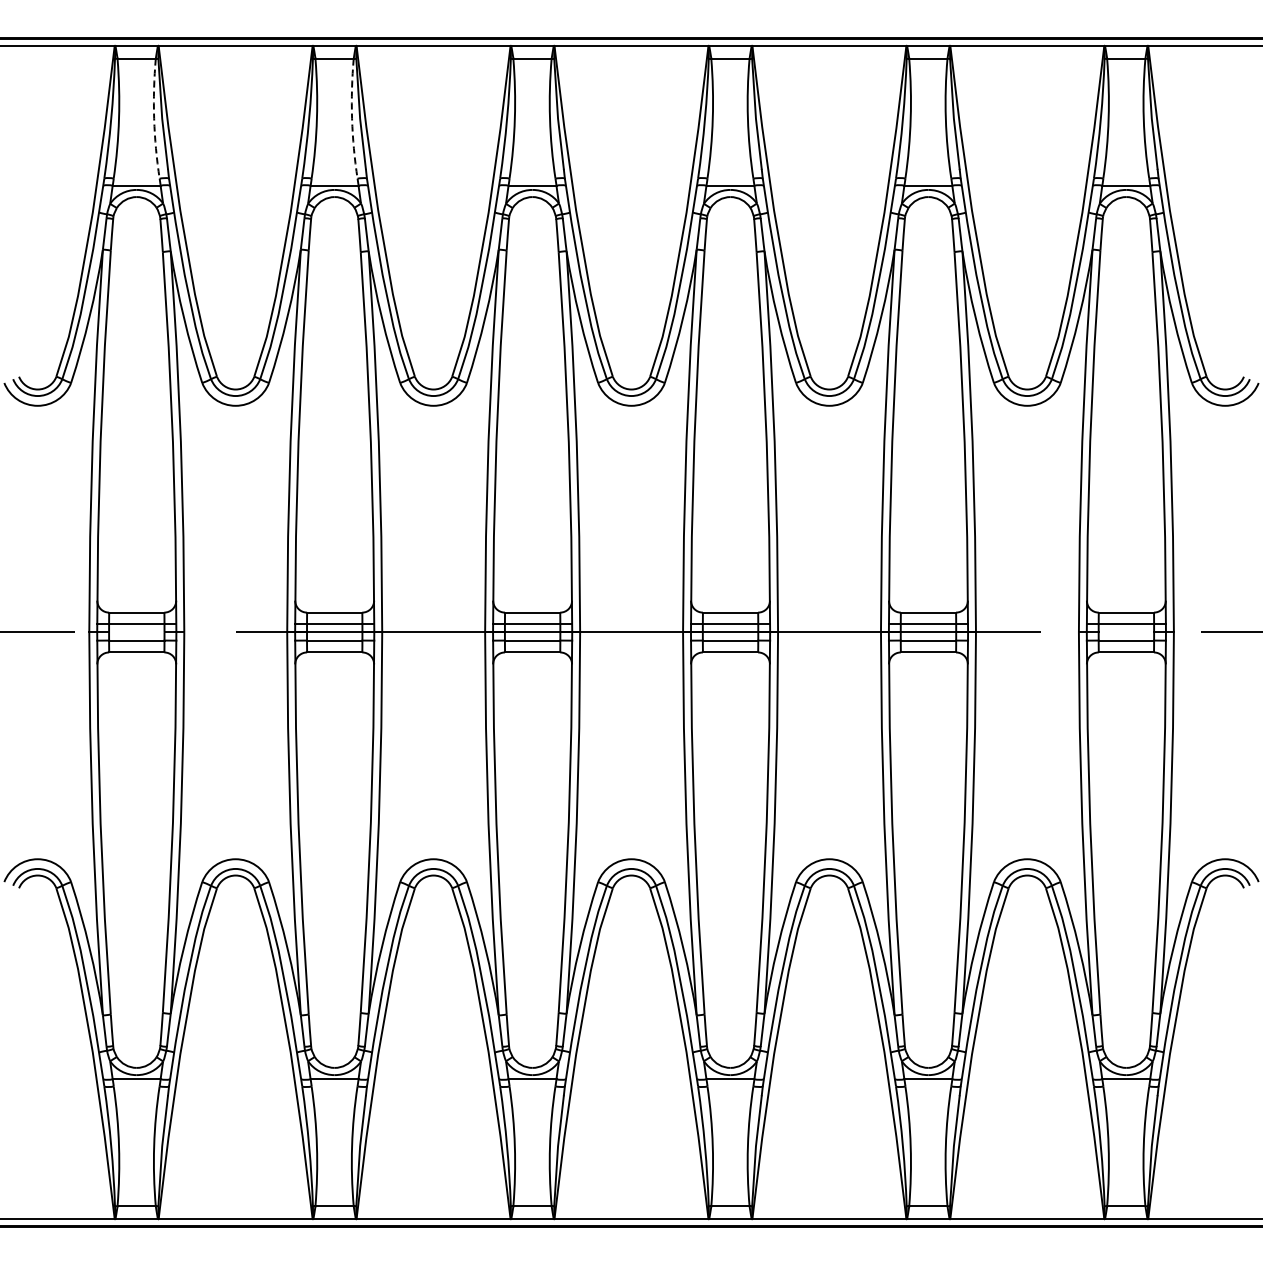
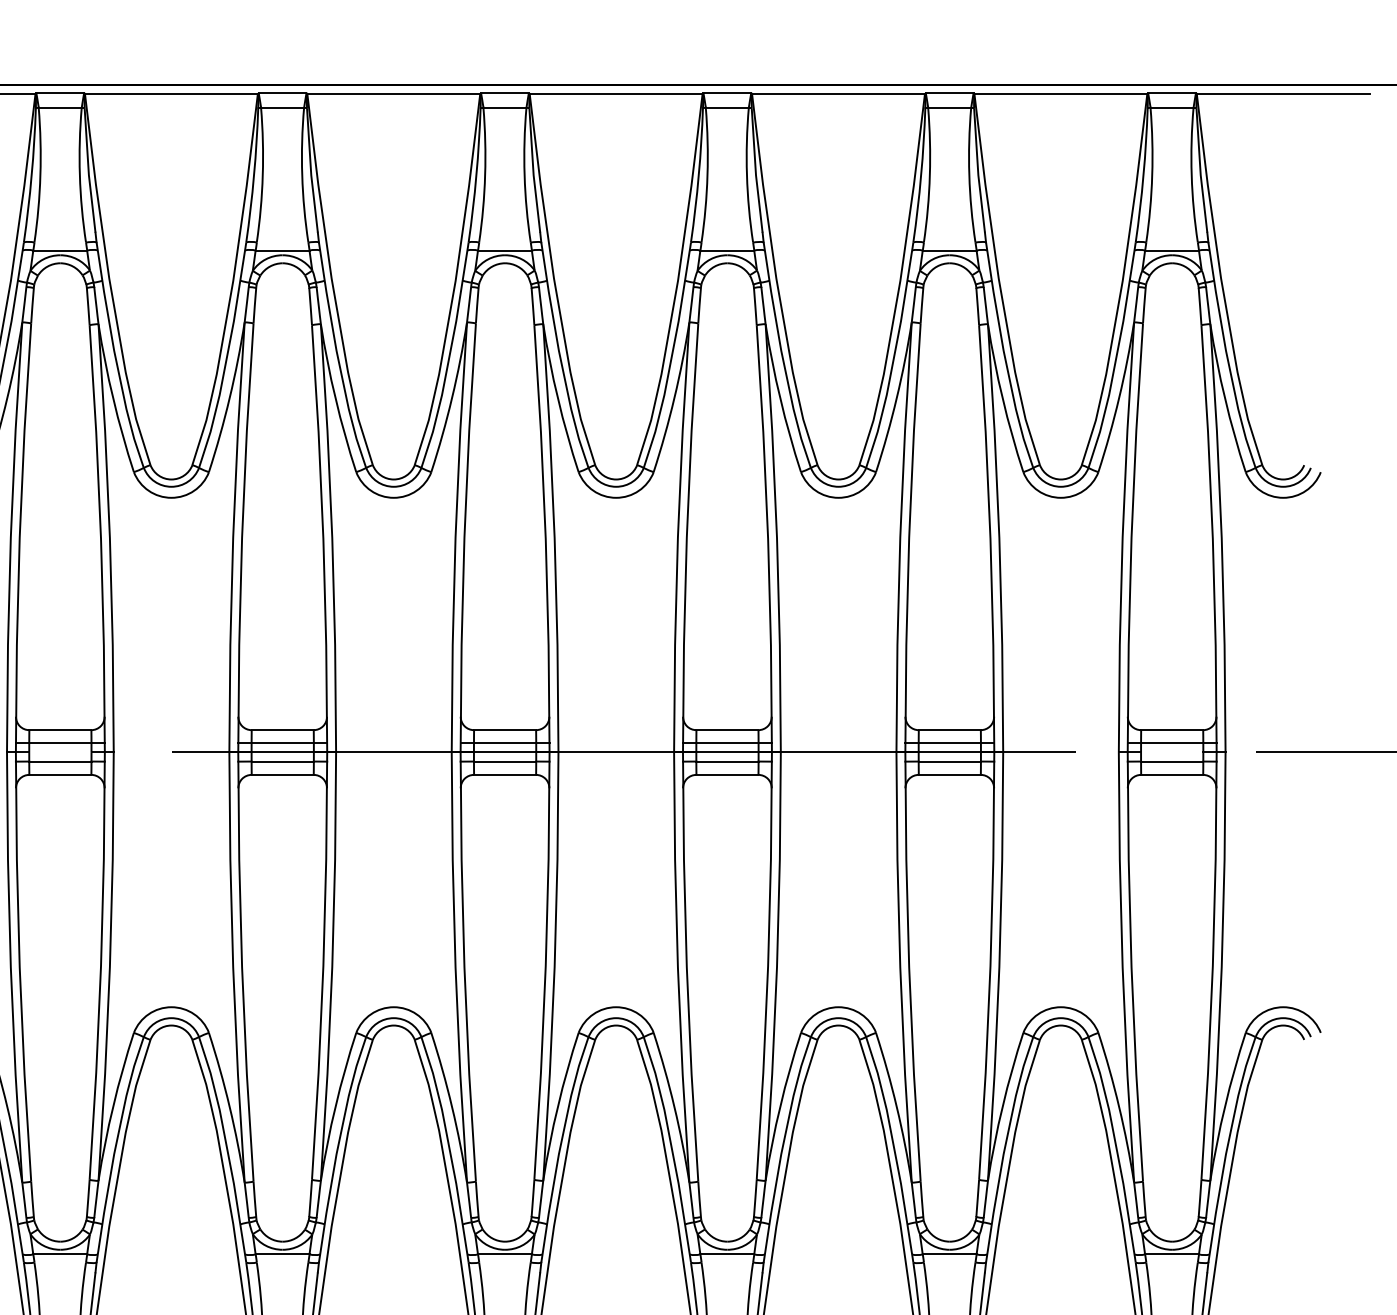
arc: (154, 118) -> (80, 175), dashed -> solid
arc: (352, 118) -> (302, 175), dashed -> solid

